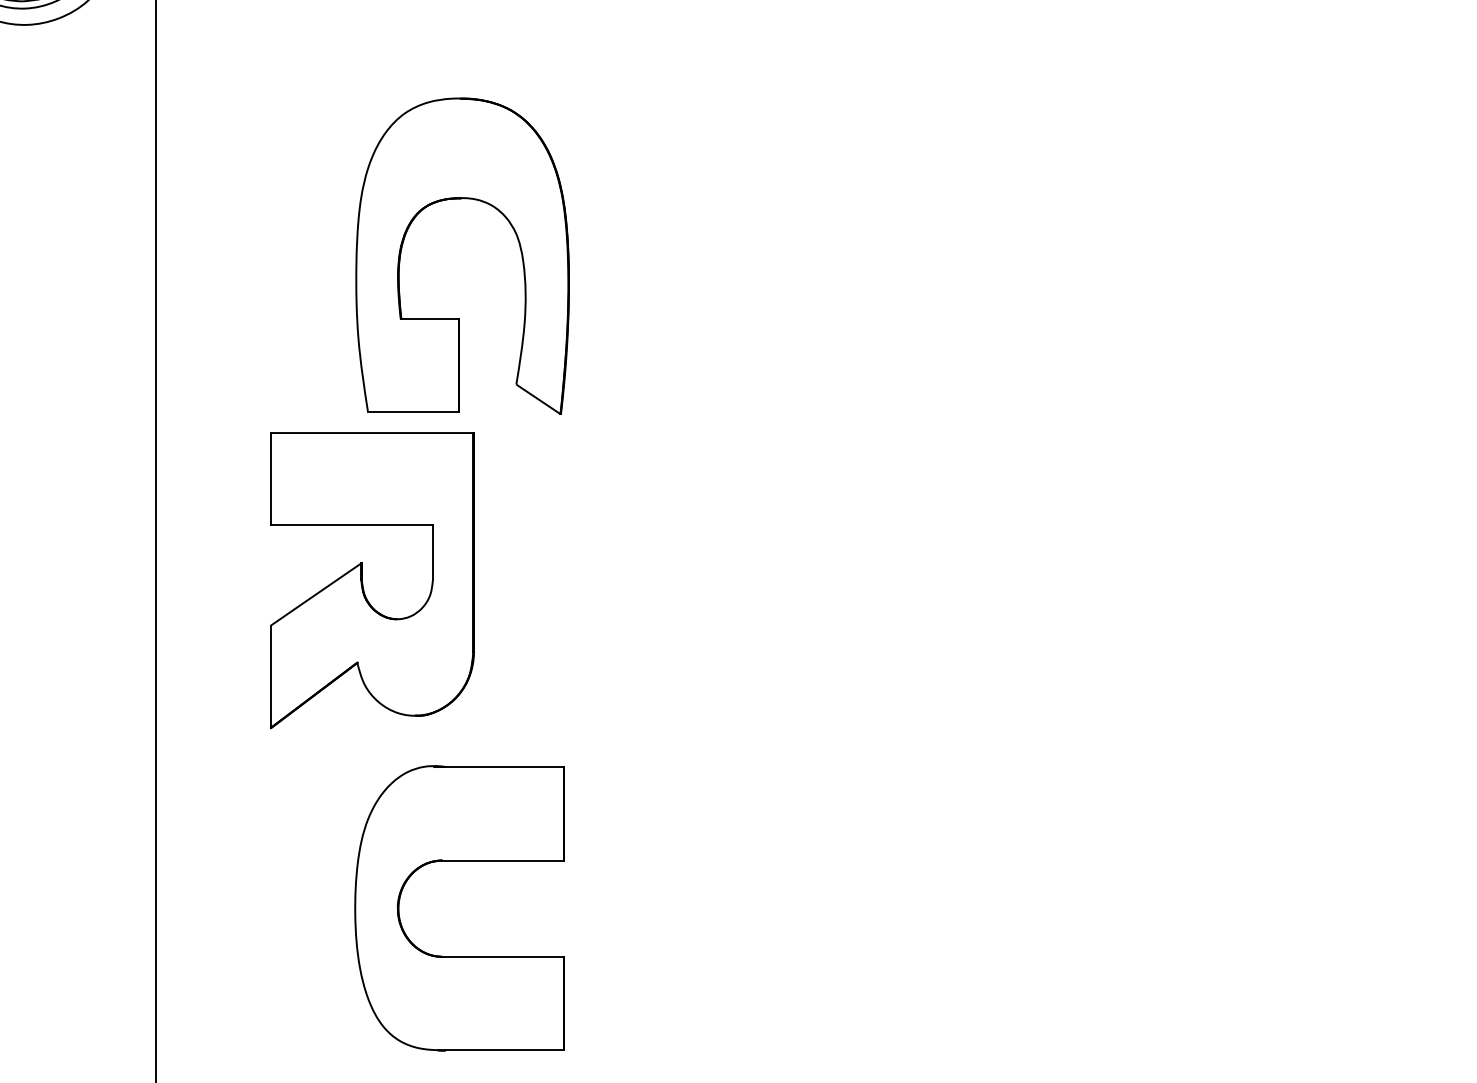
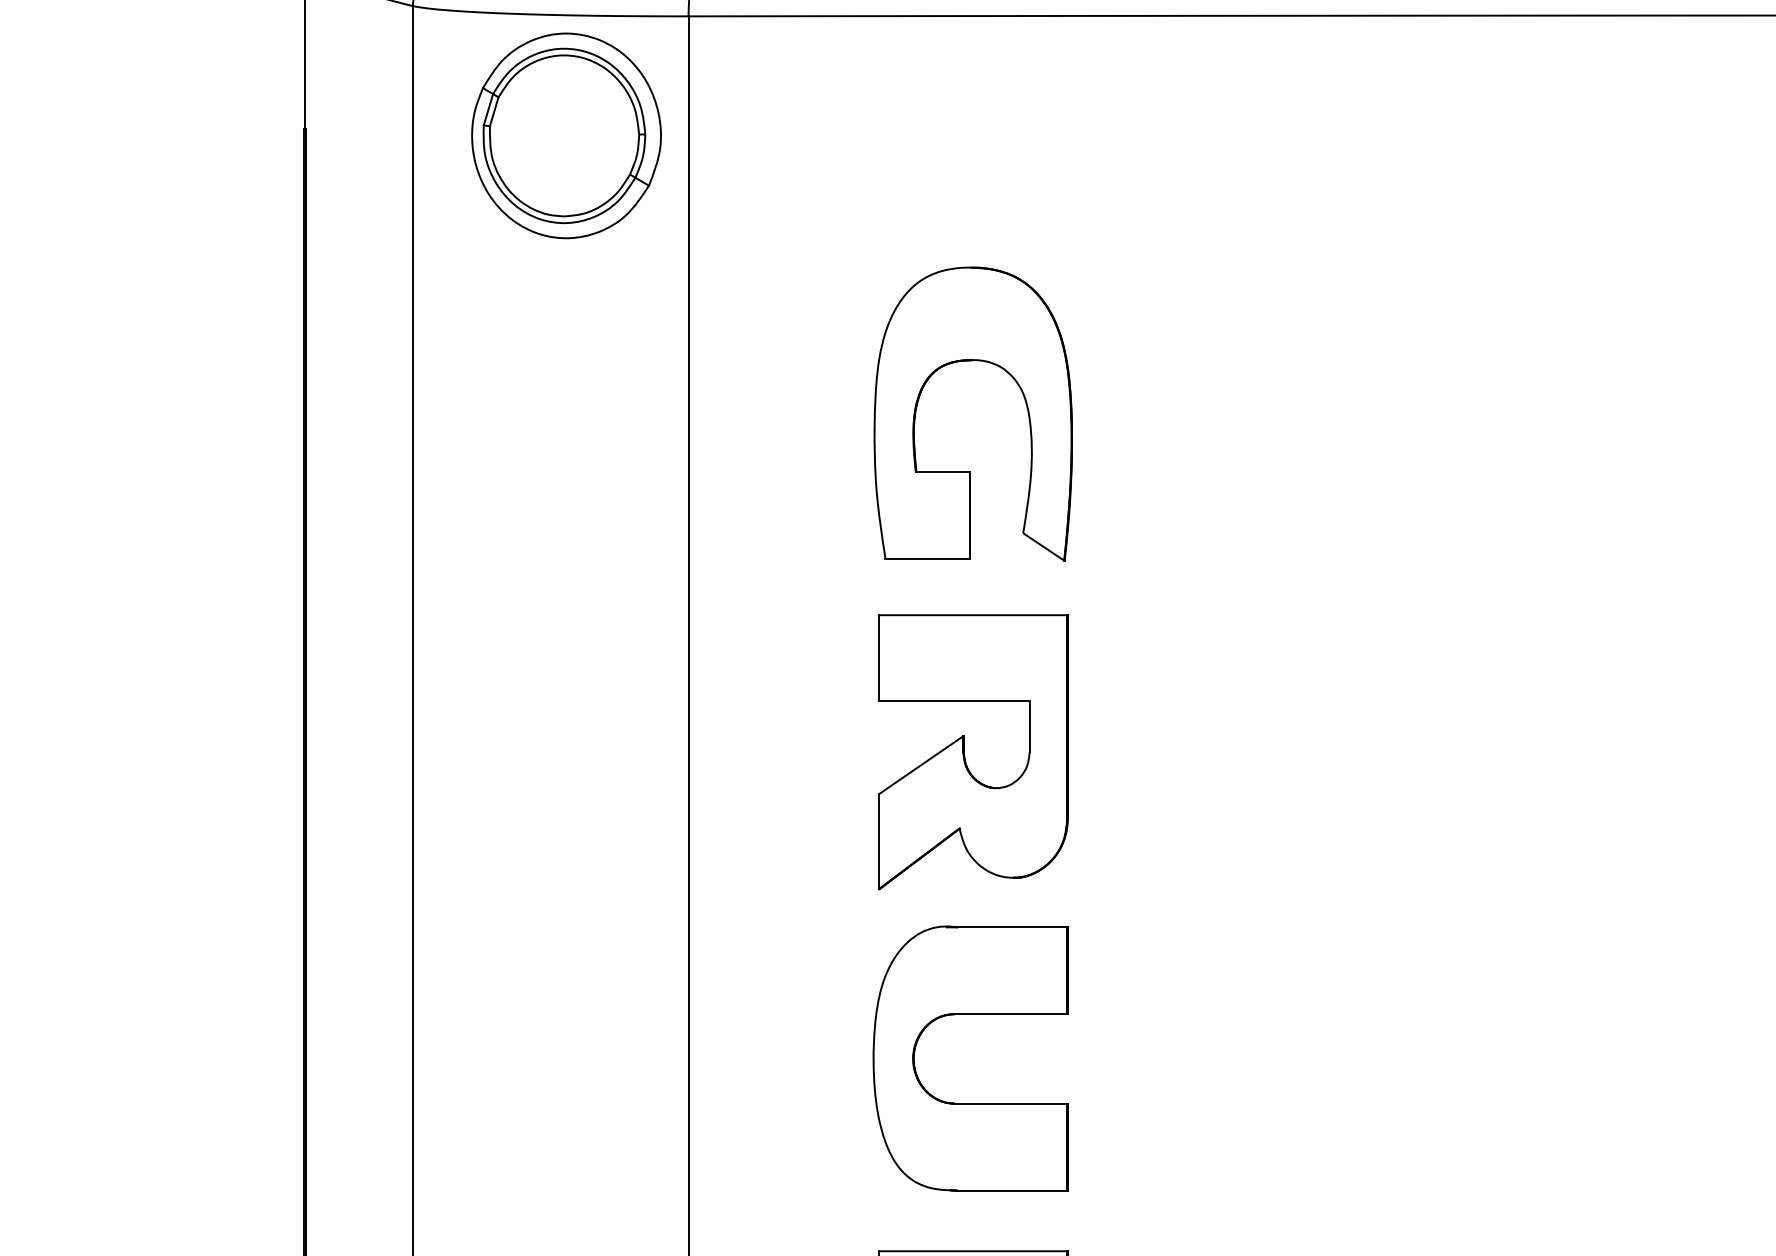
part: (461, 199) -> (972, 361), moved
part: (363, 585) -> (965, 756), moved

